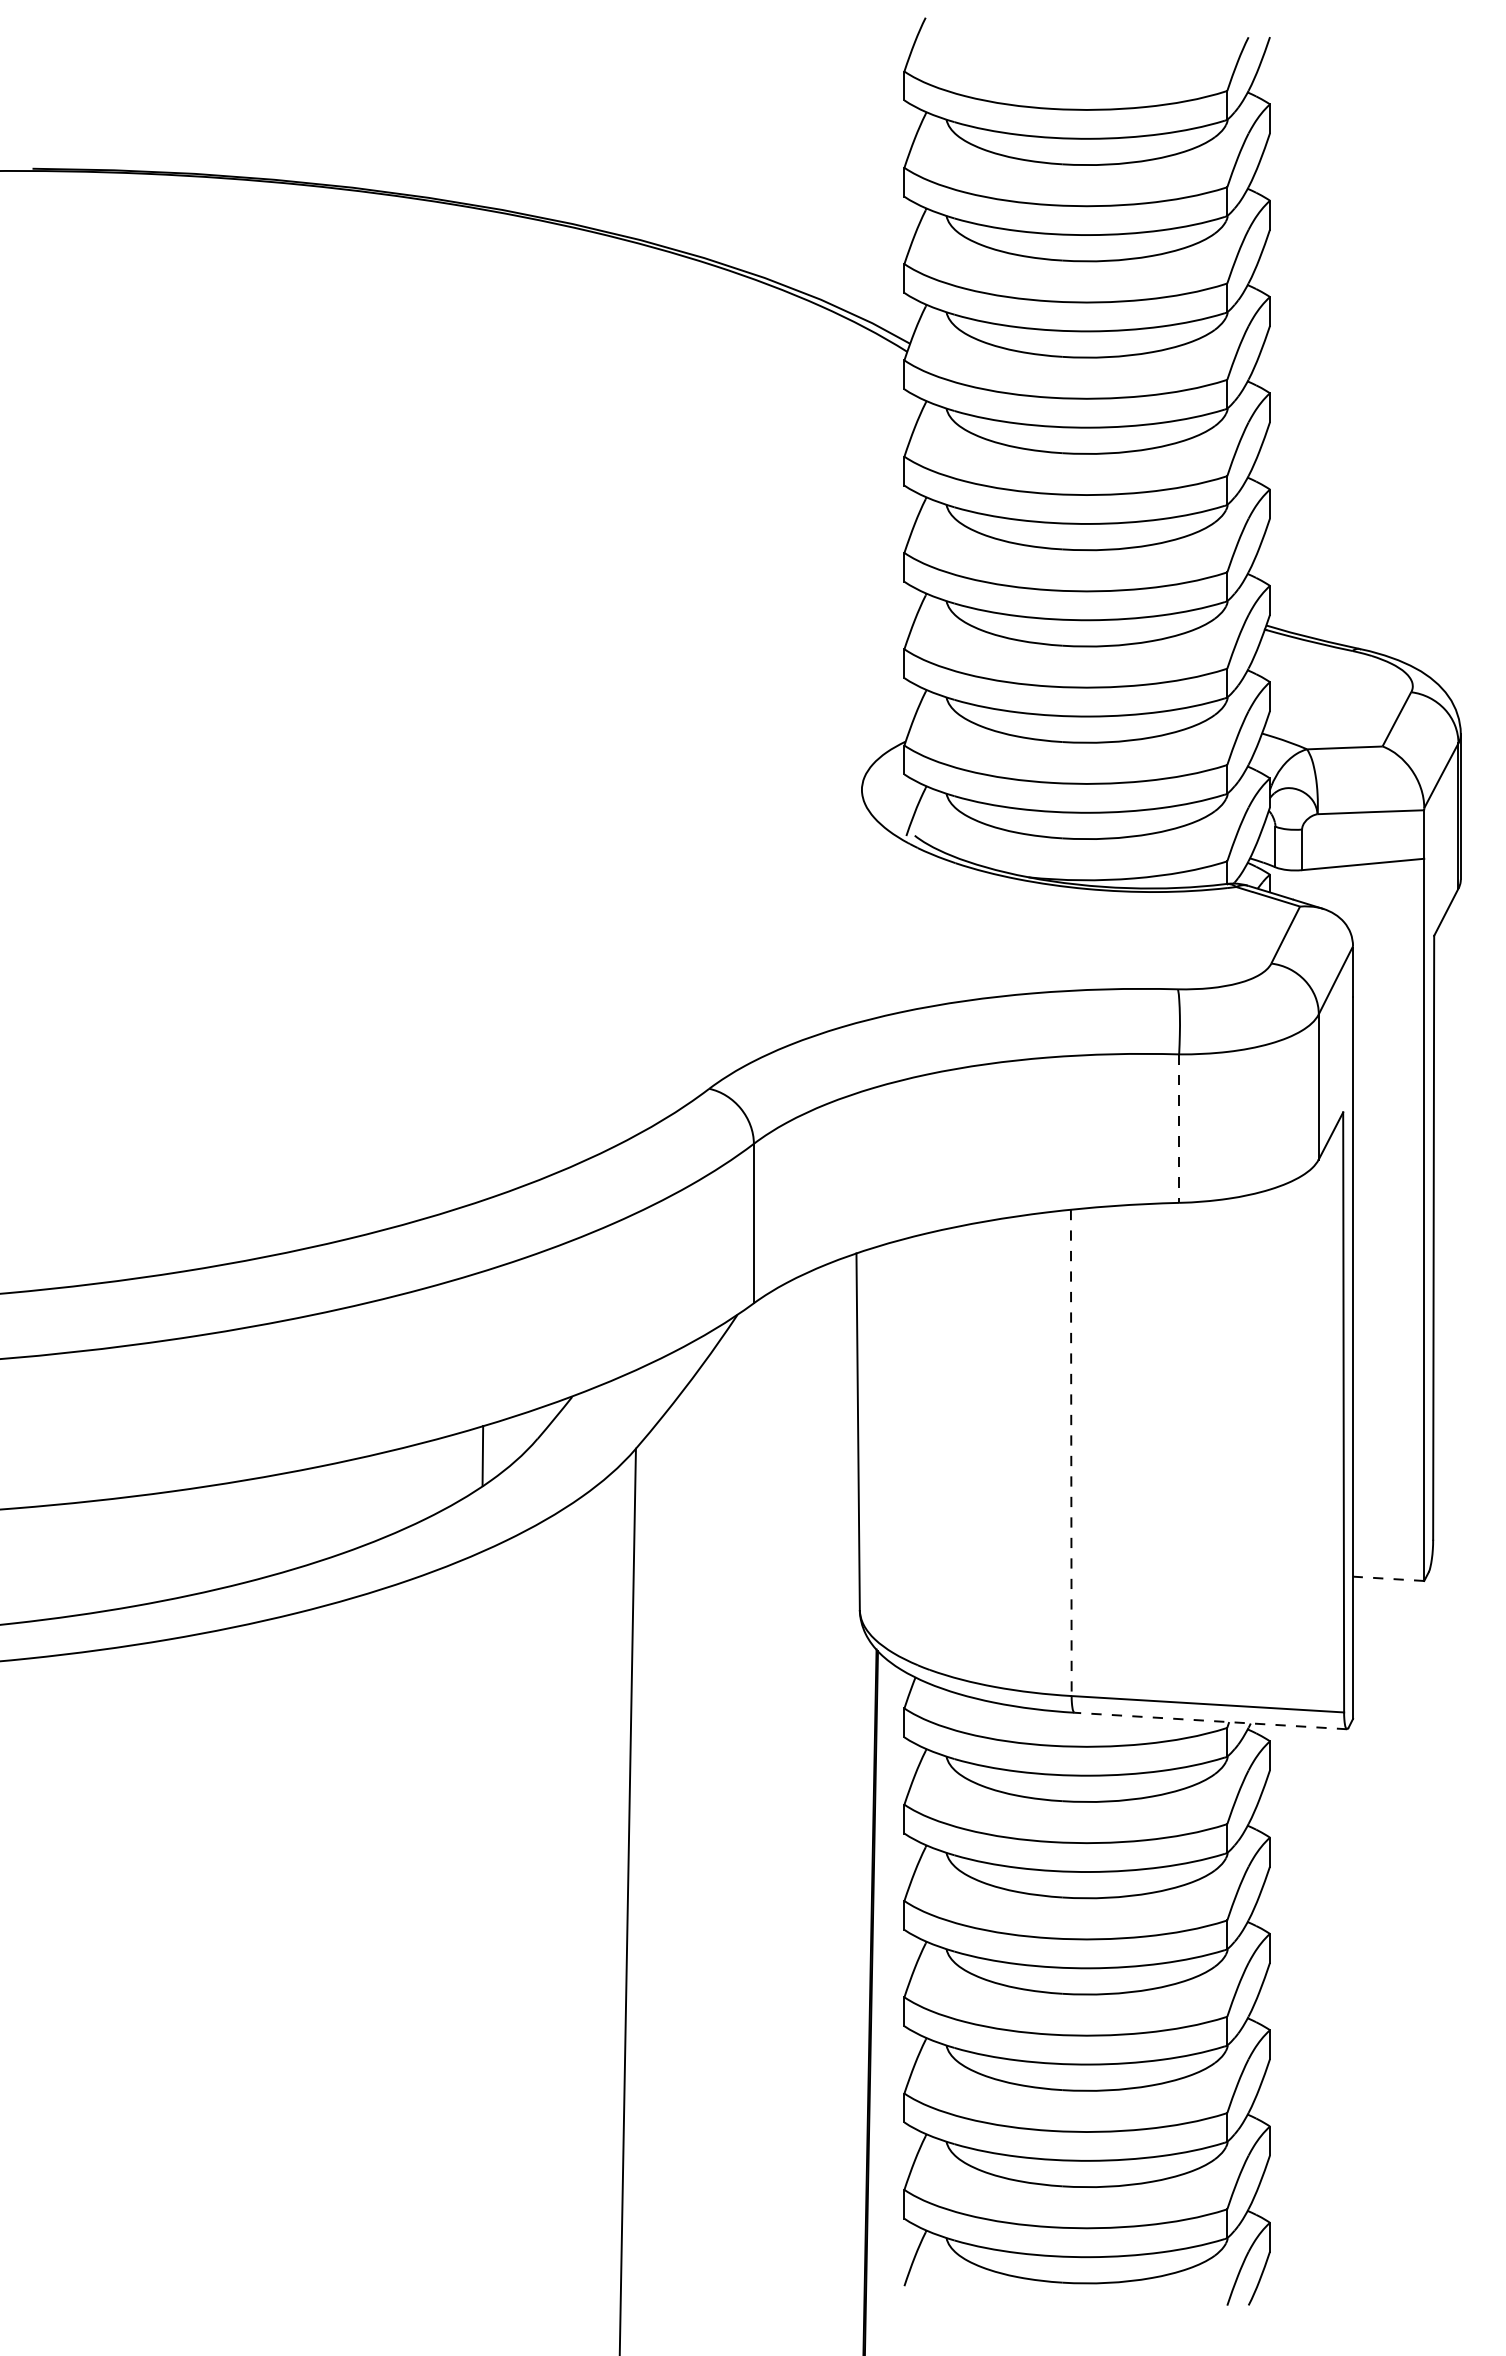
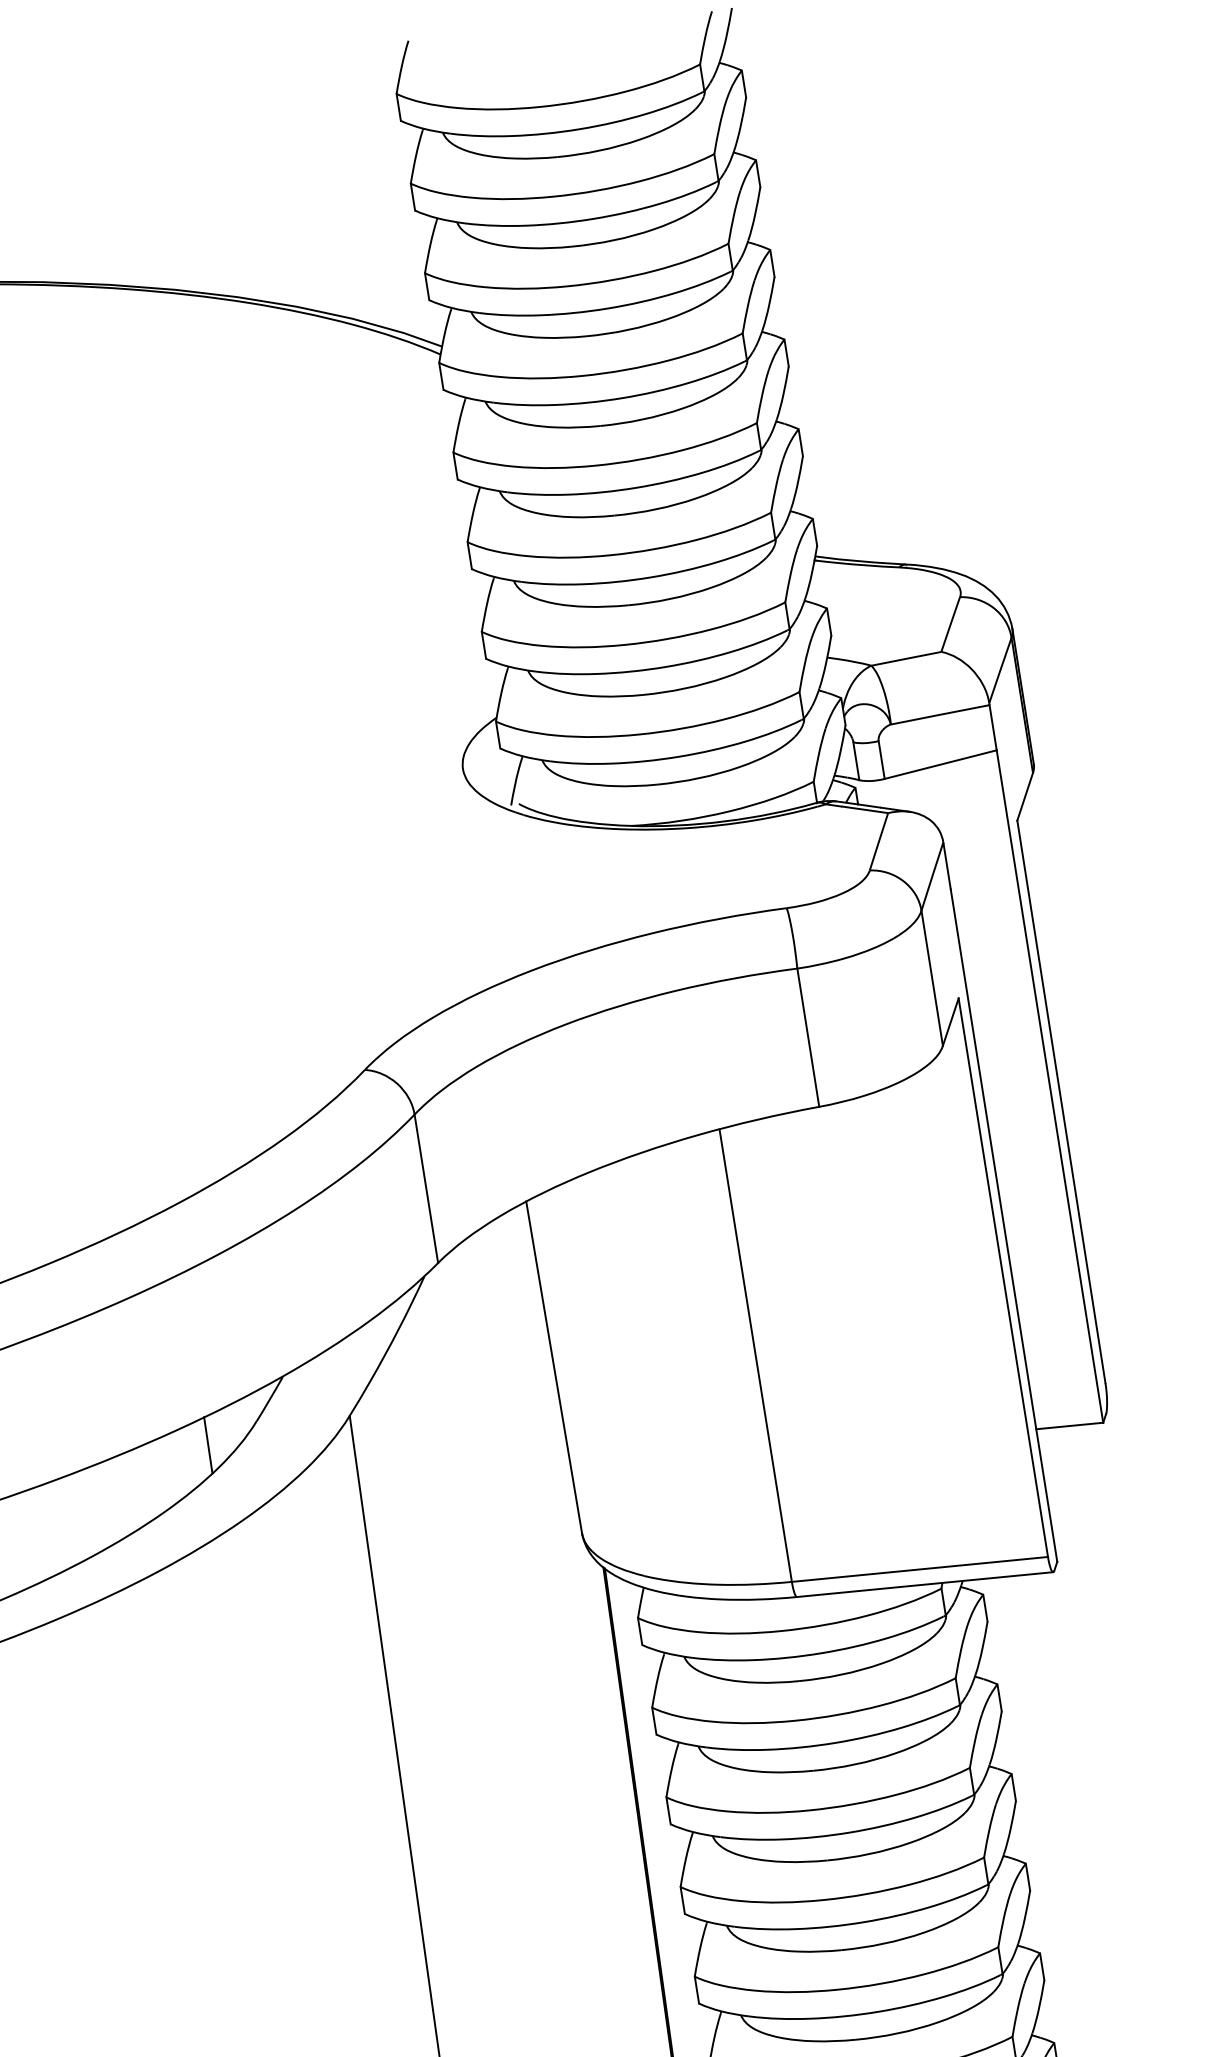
line: (1179, 1129) -> (808, 1038), dashed -> solid
line: (1071, 1453) -> (755, 1356), dashed -> solid
line: (1388, 1578) -> (1069, 1425), dashed -> solid
line: (1210, 1720) -> (924, 1584), dashed -> solid

